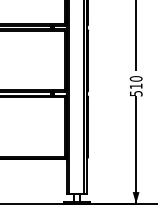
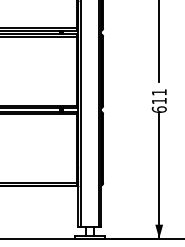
text: (135, 86) -> (158, 101), 510 -> 611

